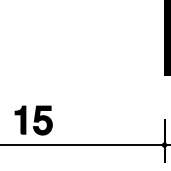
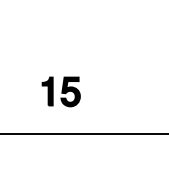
part: (33, 120) -> (61, 91), moved

